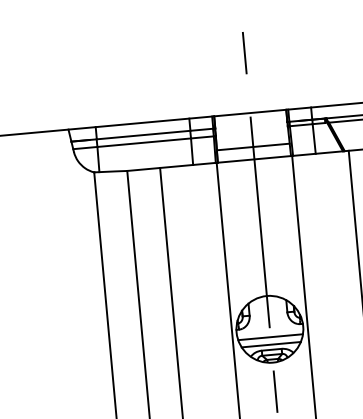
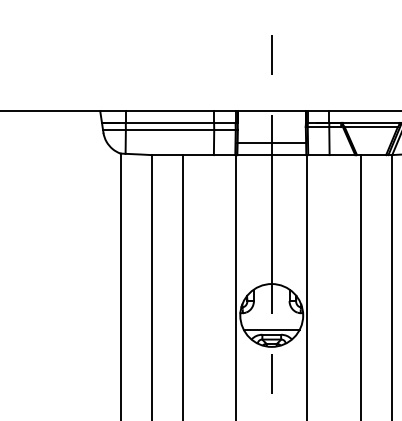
line: (270, 336) -> (271, 322), removed

